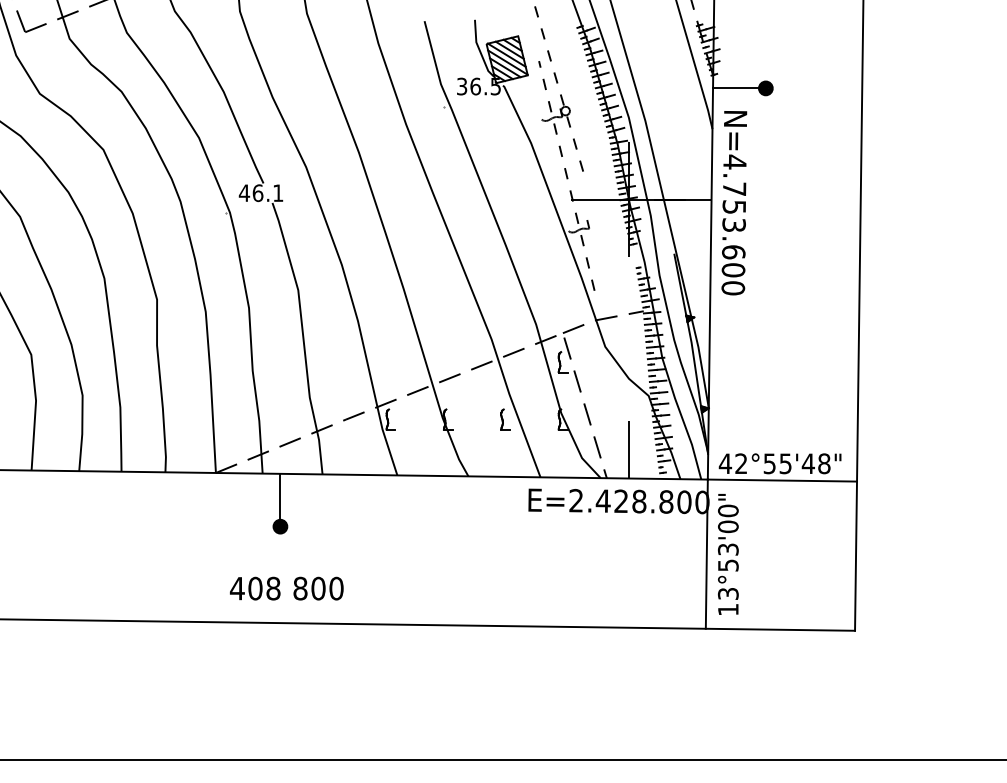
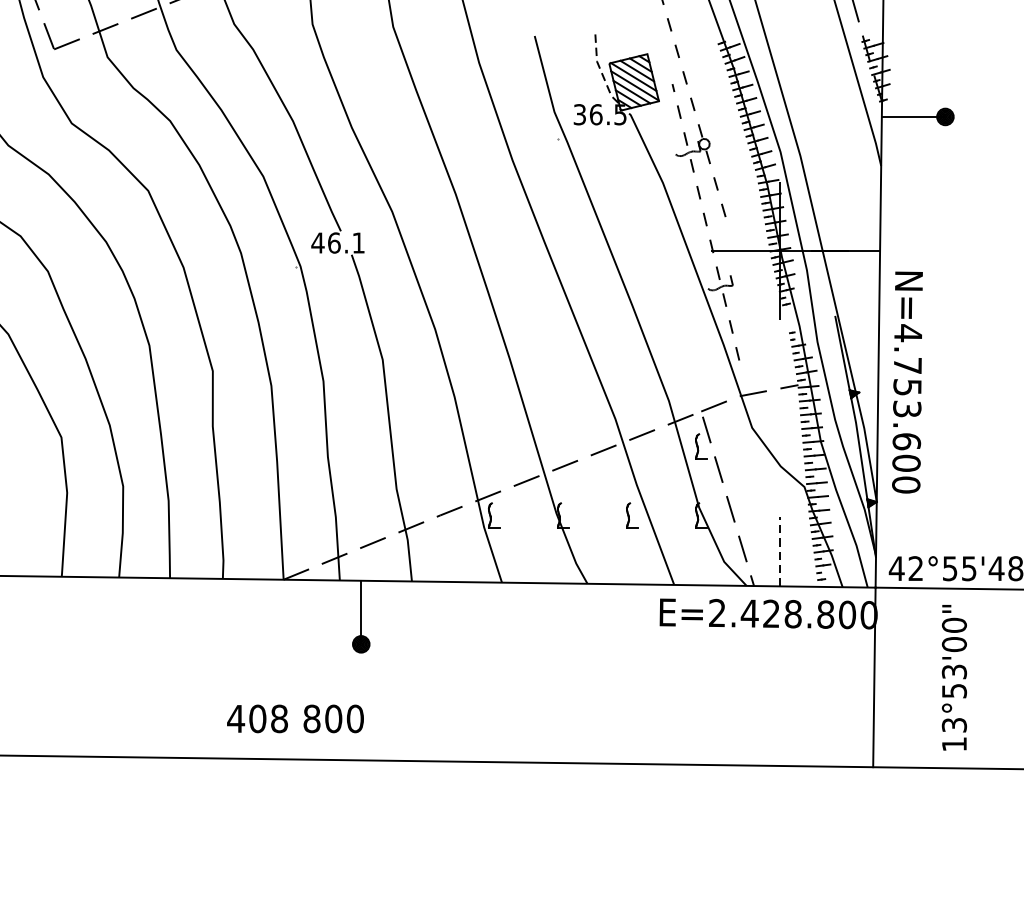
line: (479, 50) -> (600, 71), solid -> dashed
text: (734, 203) -> (907, 382), moved
line: (628, 449) -> (780, 551), solid -> dashed
text: (728, 554) -> (954, 677), moved
text: (286, 588) -> (295, 718), moved

